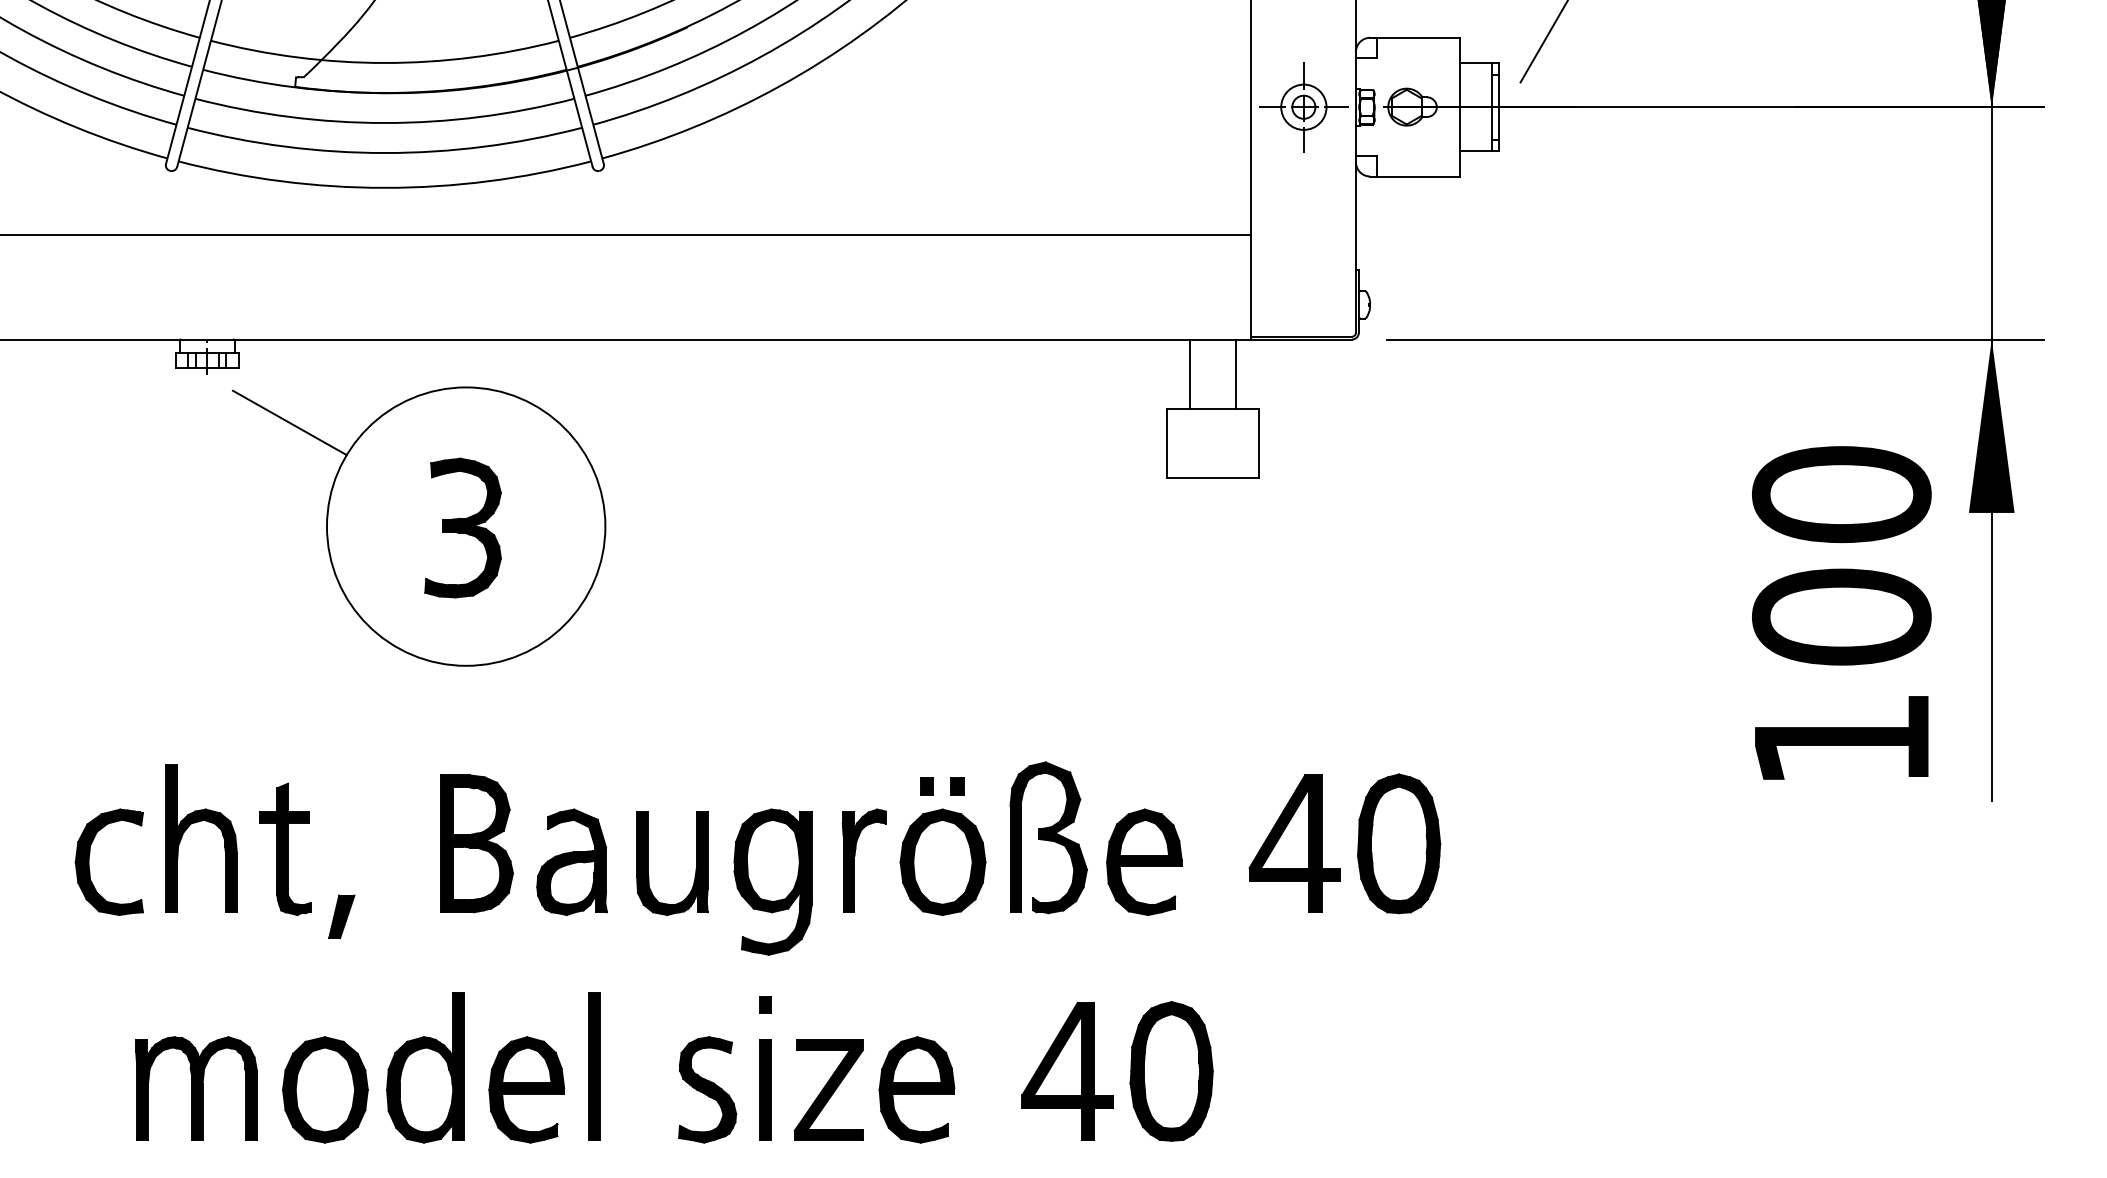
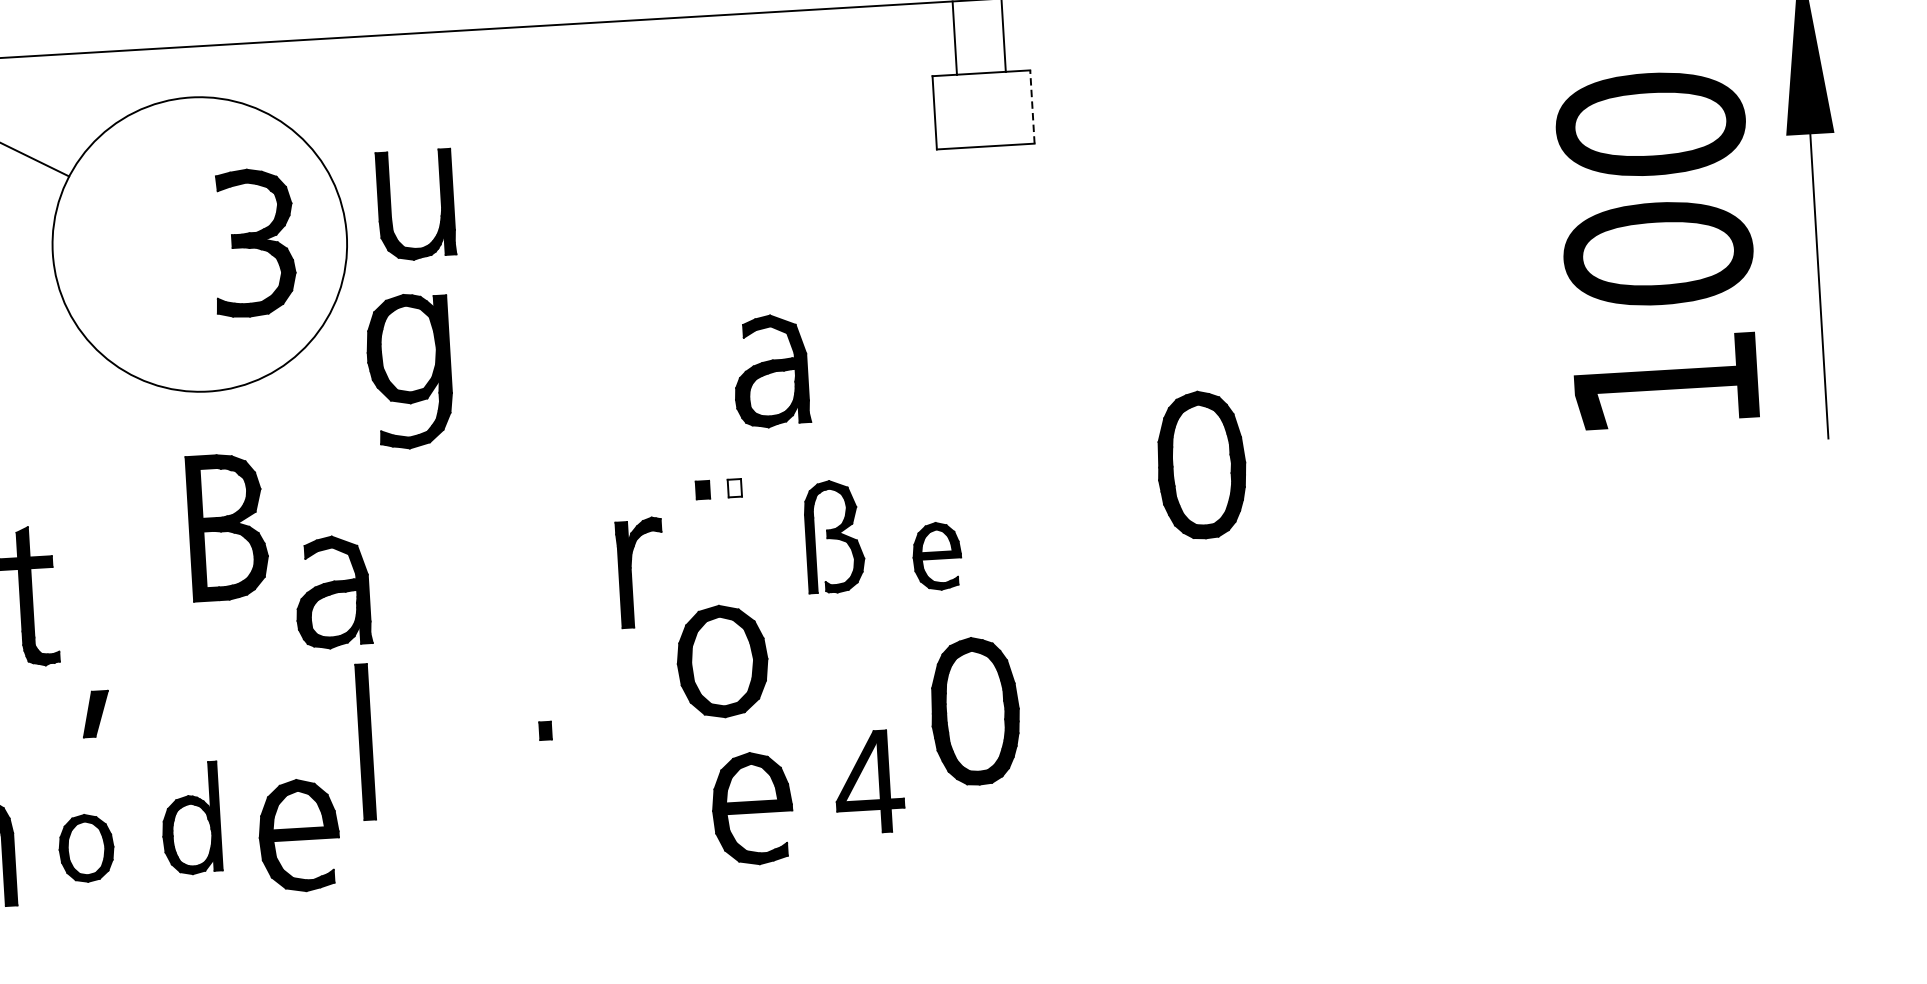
line: (1259, 443) -> (1032, 106), solid -> dashed
part: (462, 527) -> (253, 242), moved
part: (997, 677) -> (770, 370), added
fill: (956, 786) -> (734, 488), removed
part: (1048, 837) -> (834, 536), size x0.7
part: (476, 843) -> (227, 526), moved
part: (1294, 843) -> (1094, 527), removed
part: (1399, 843) -> (1202, 464), moved
part: (942, 861) -> (722, 660), moved
part: (1144, 861) -> (937, 555), size x0.6
part: (695, 868) -> (440, 208), moved
part: (772, 881) -> (409, 370), moved
part: (341, 916) -> (95, 713), moved
part: (594, 1066) -> (365, 742), moved
part: (425, 1067) -> (190, 818), size x0.7
part: (1067, 1071) -> (869, 782), size x0.7
part: (1171, 1071) -> (975, 711), moved
part: (325, 1089) -> (86, 847), size x0.6
part: (707, 1089) -> (490, 823), removed
part: (765, 1089) -> (551, 820), removed
part: (828, 1089) -> (617, 816), removed
part: (916, 1089) -> (751, 808), moved

